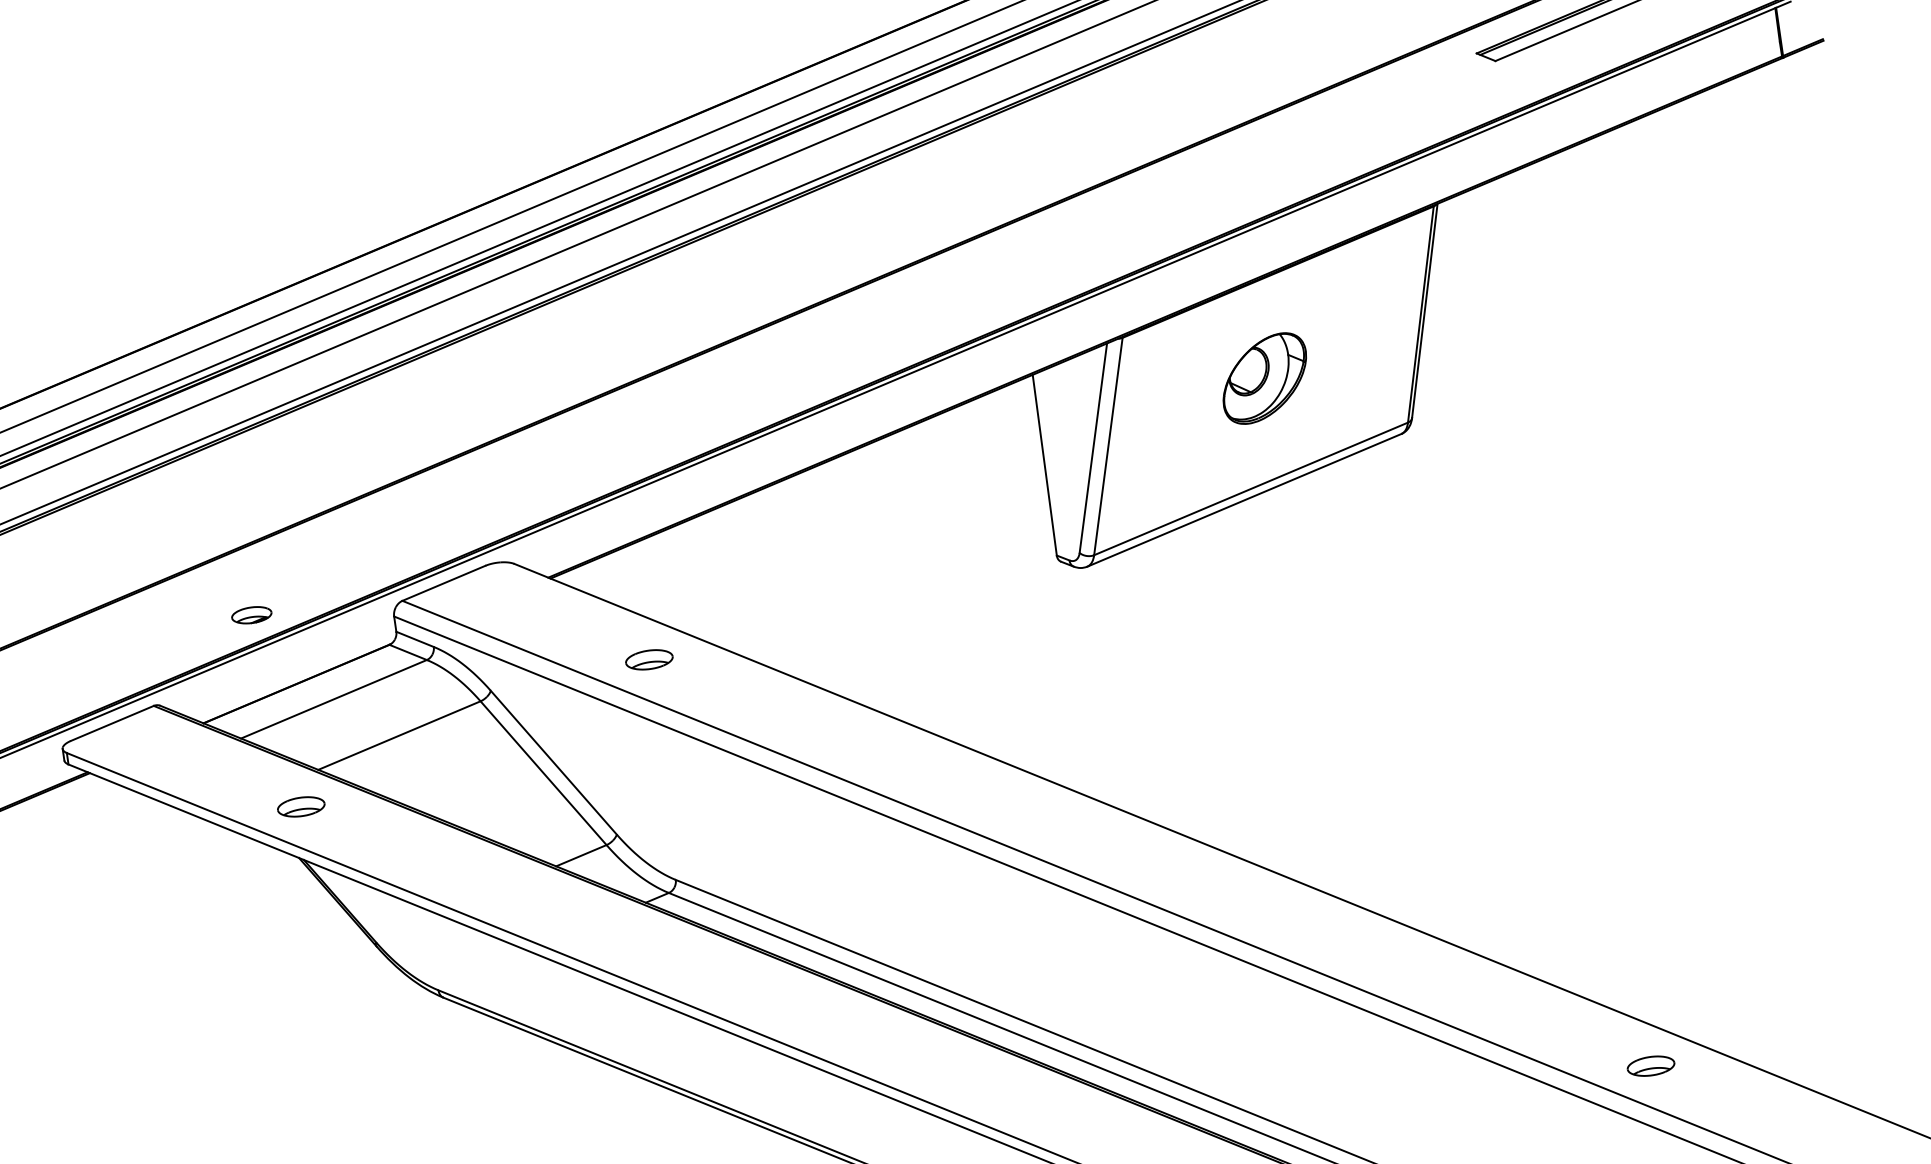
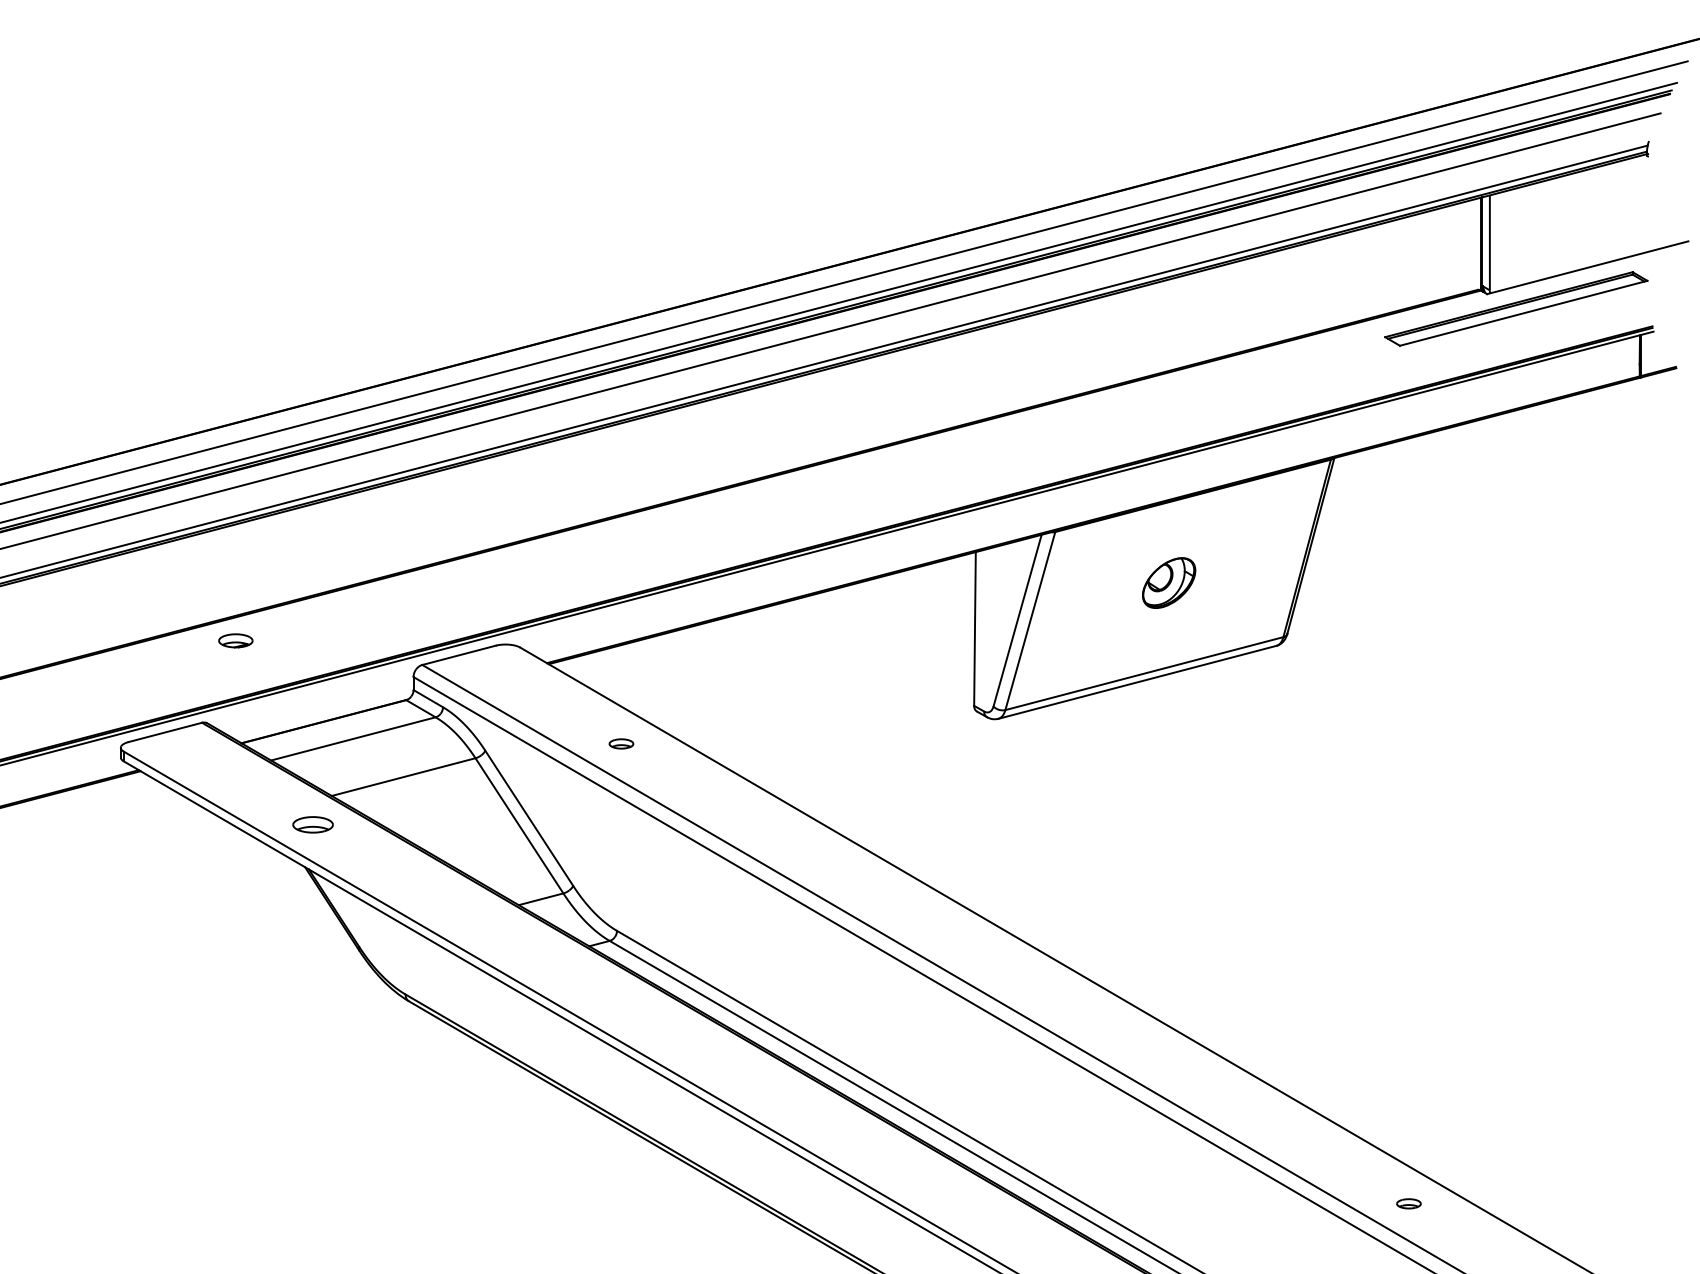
part: (1263, 377) -> (1168, 582), size x0.7
part: (251, 614) -> (235, 640), moved
part: (649, 659) -> (621, 743), size x0.6
part: (1650, 1065) -> (1408, 1203), size x0.6

